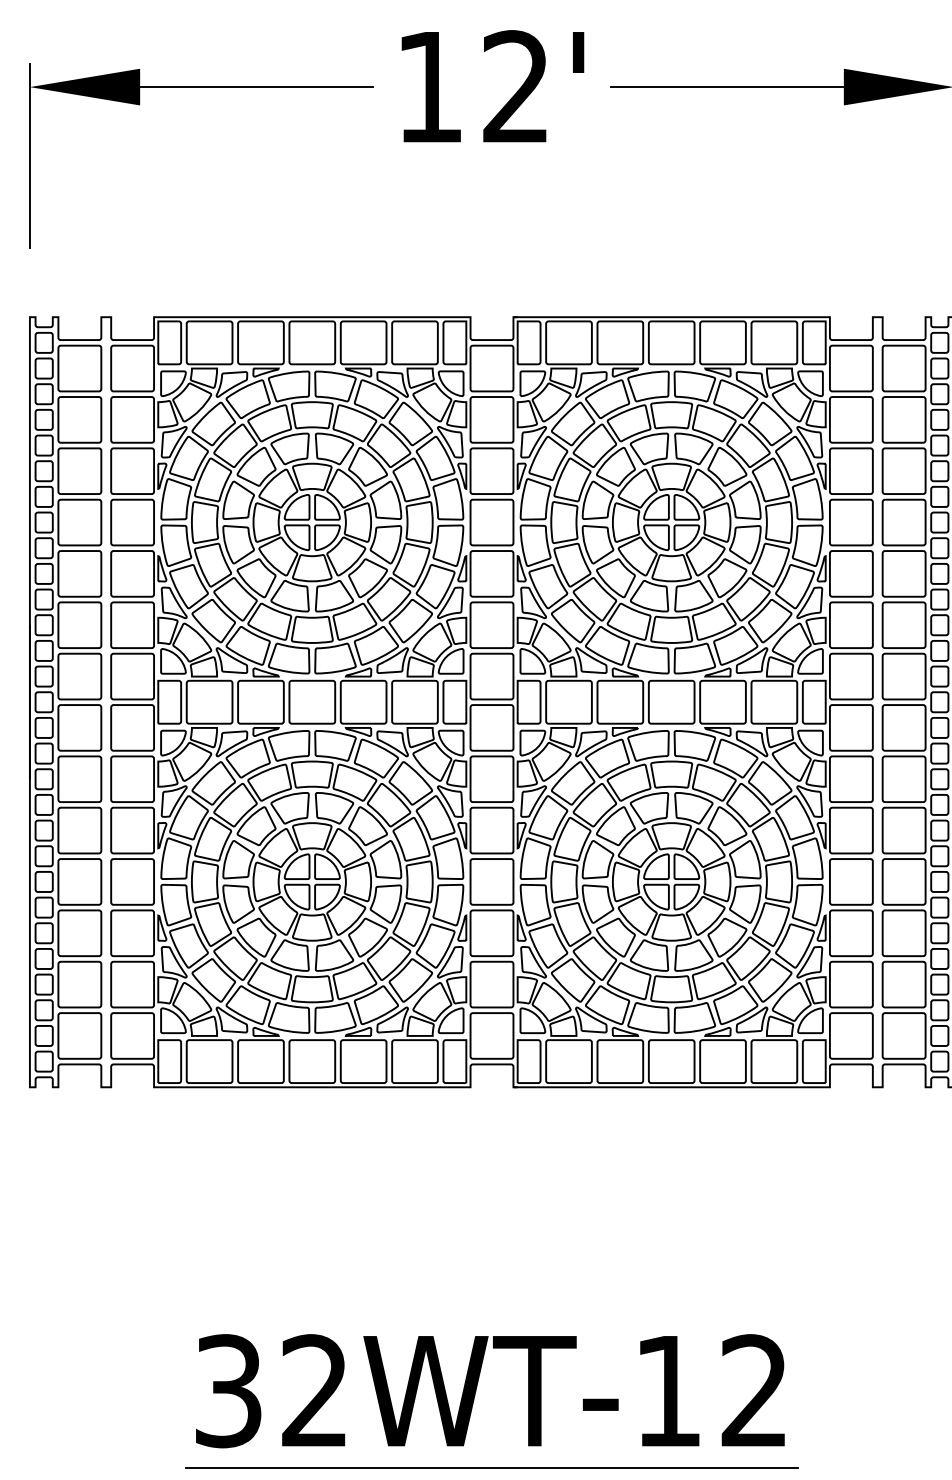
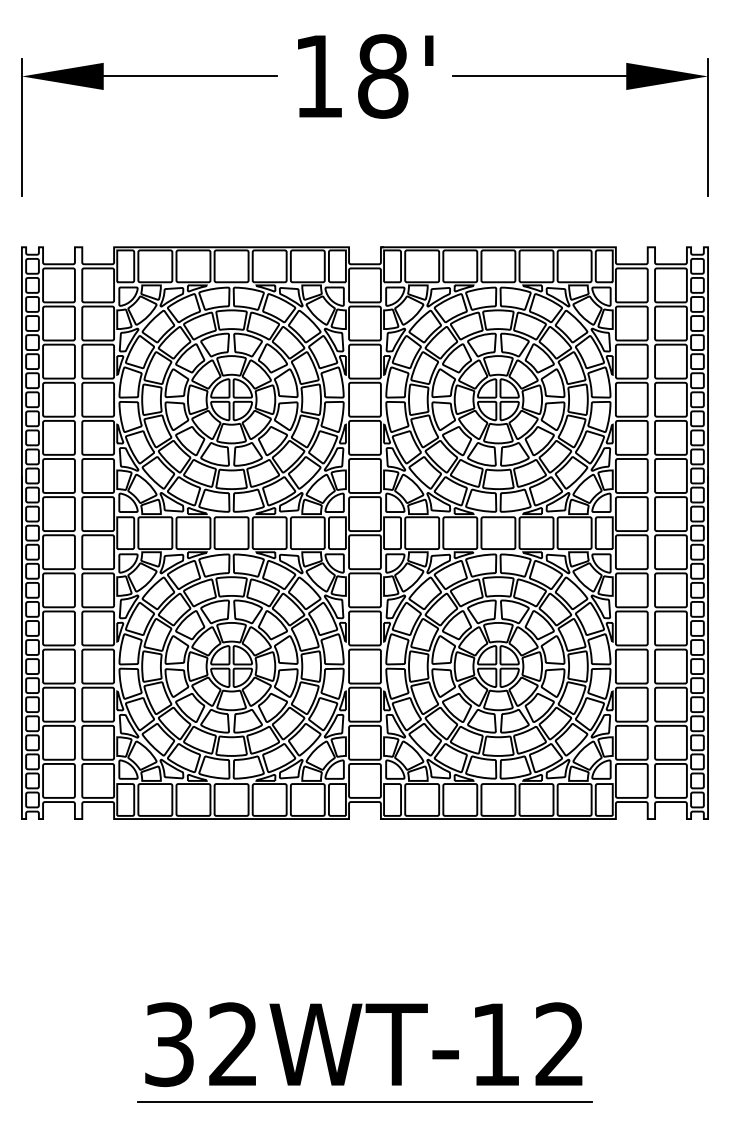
text: (516, 87) -> (383, 76), 12' -> 18'

